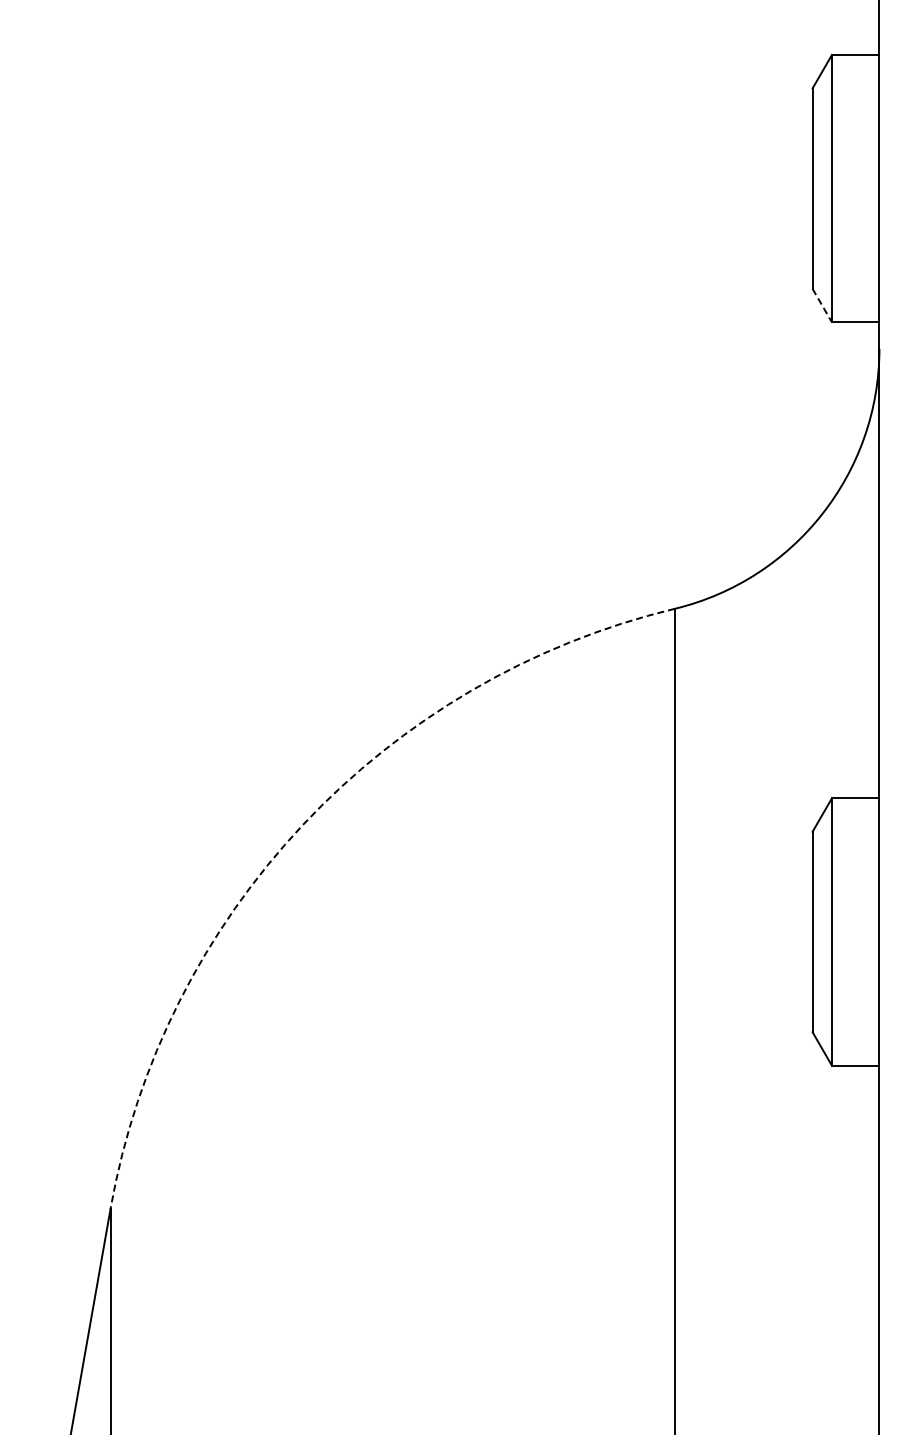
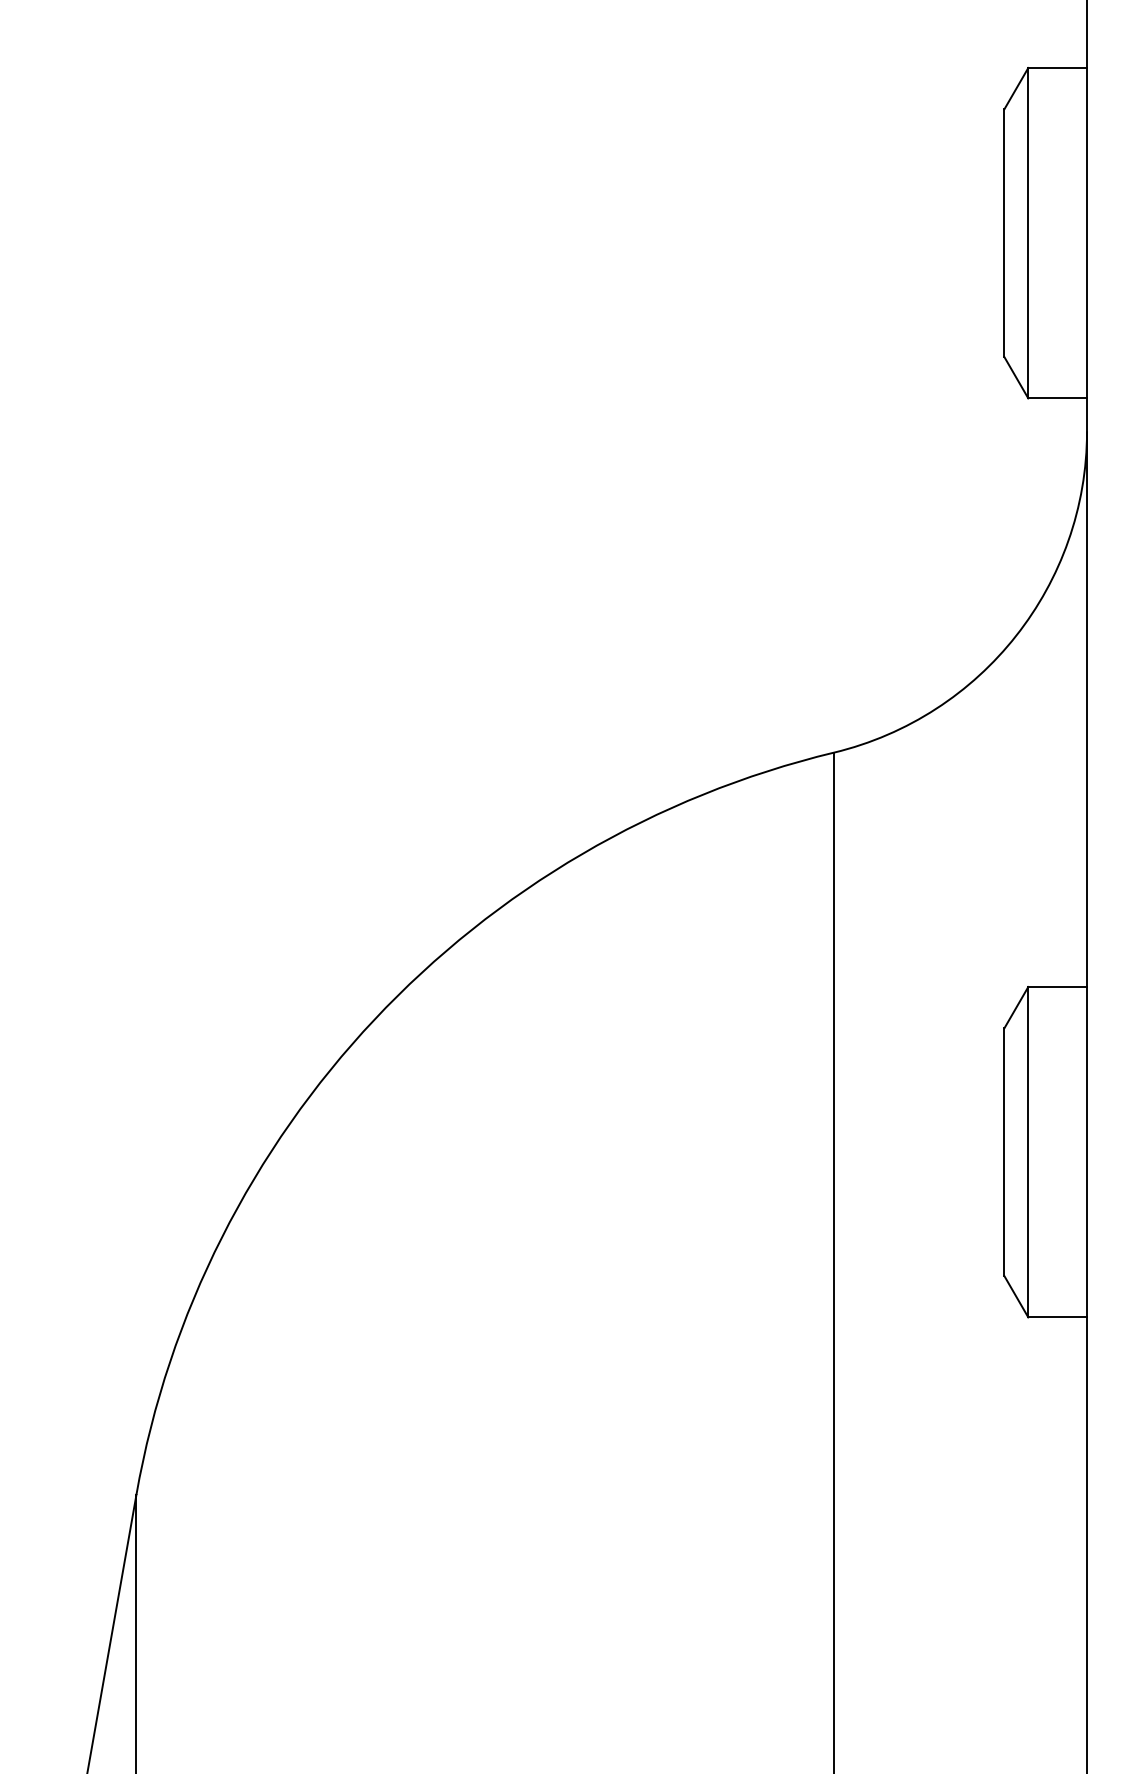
line: (822, 306) -> (1016, 378), dashed -> solid
arc: (303, 824) -> (375, 1019), dashed -> solid

